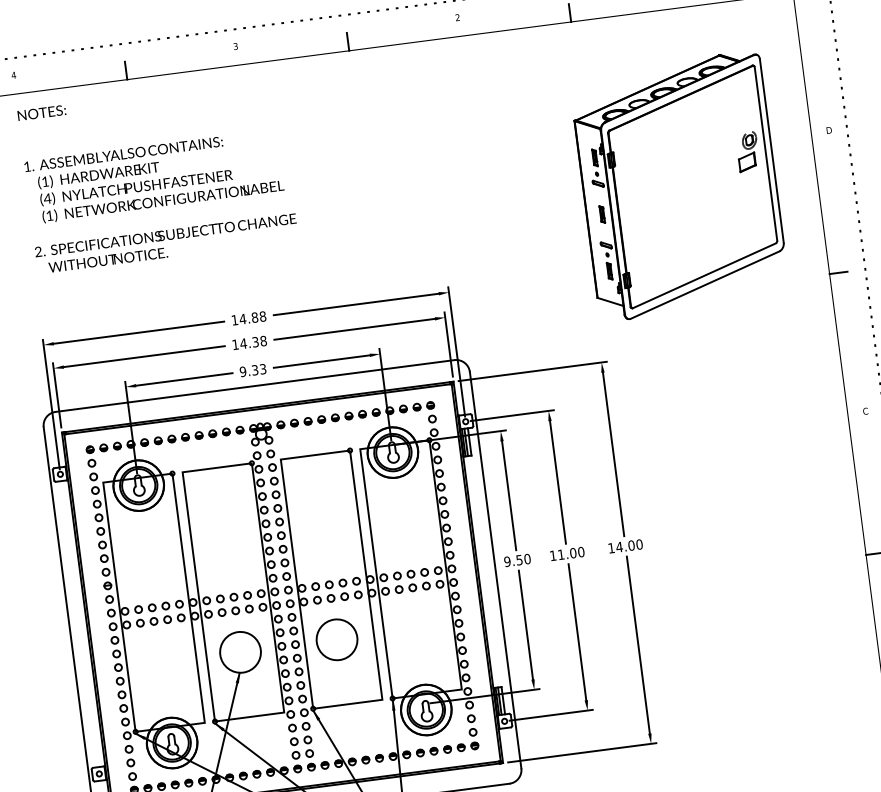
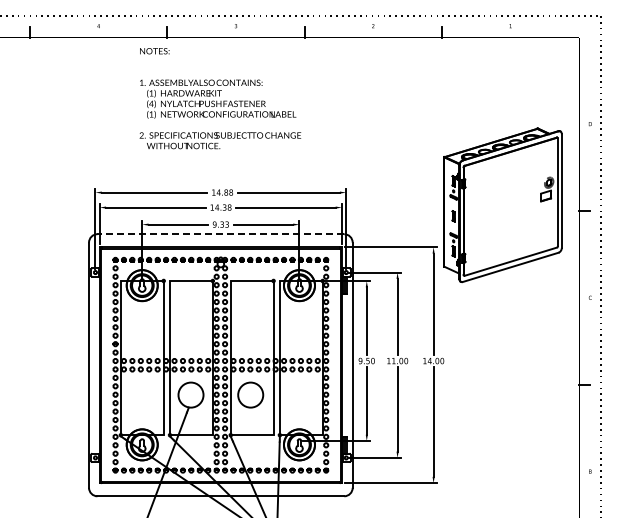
text: (158, 175) -> (220, 98), moved
part: (678, 186) -> (502, 205), moved
line: (254, 386) -> (220, 234), solid -> dashed

